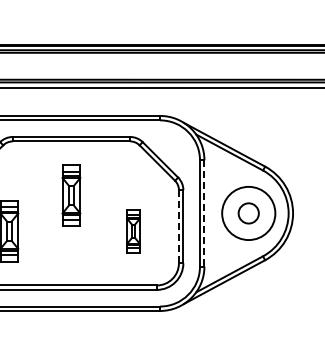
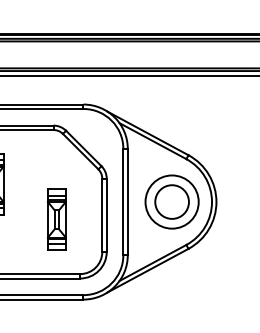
line: (204, 213) -> (127, 202), dashed -> solid
circle: (248, 213) -> (171, 202), size x1.67
line: (178, 226) -> (101, 215), dashed -> solid
part: (133, 231) -> (56, 220), size x1.43

